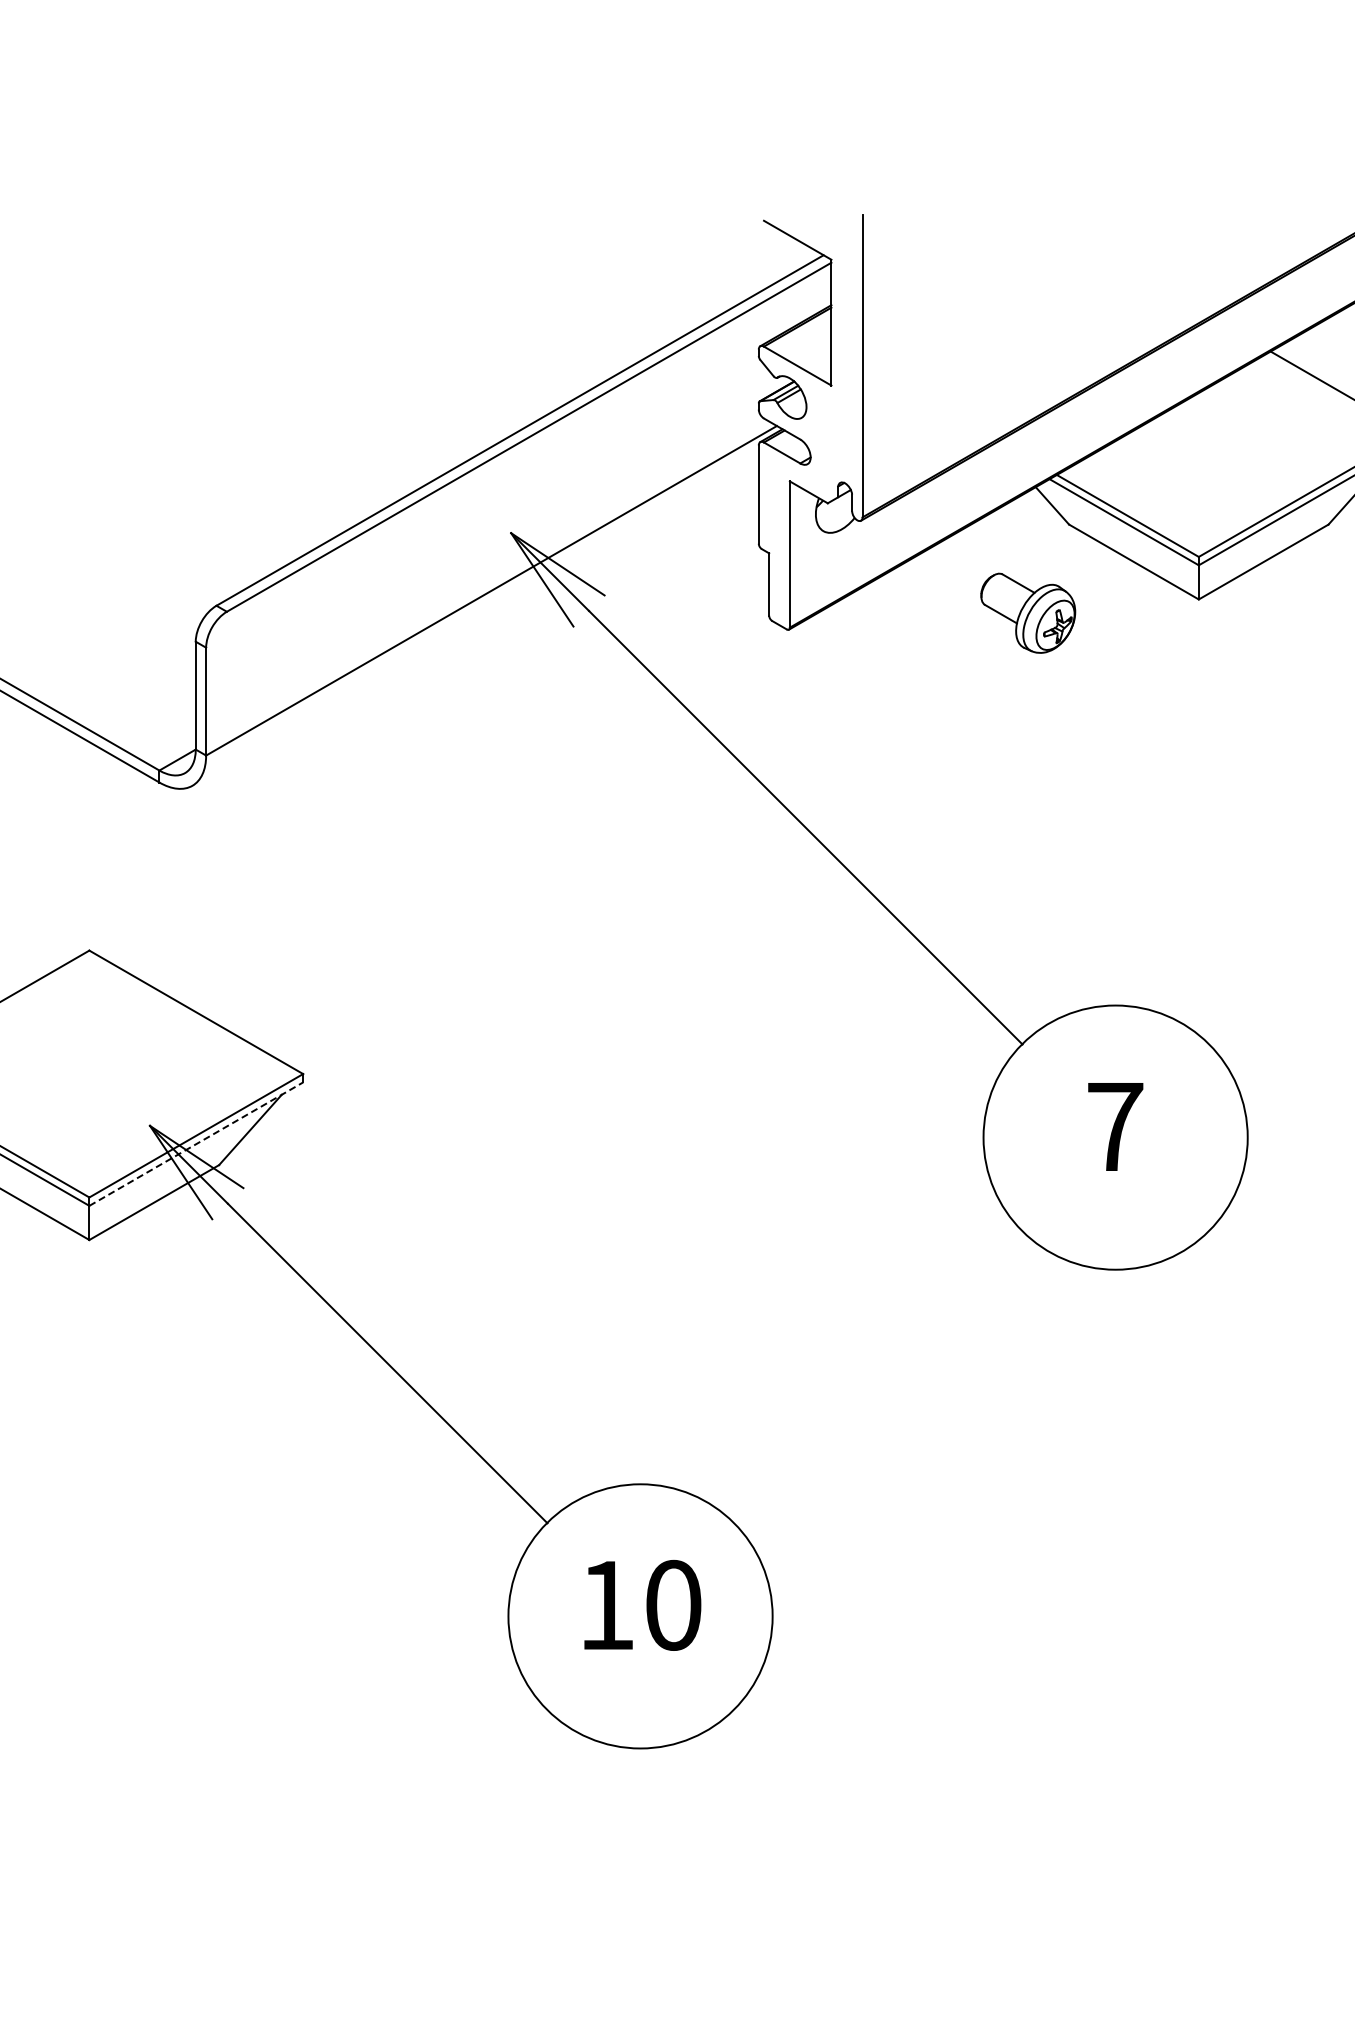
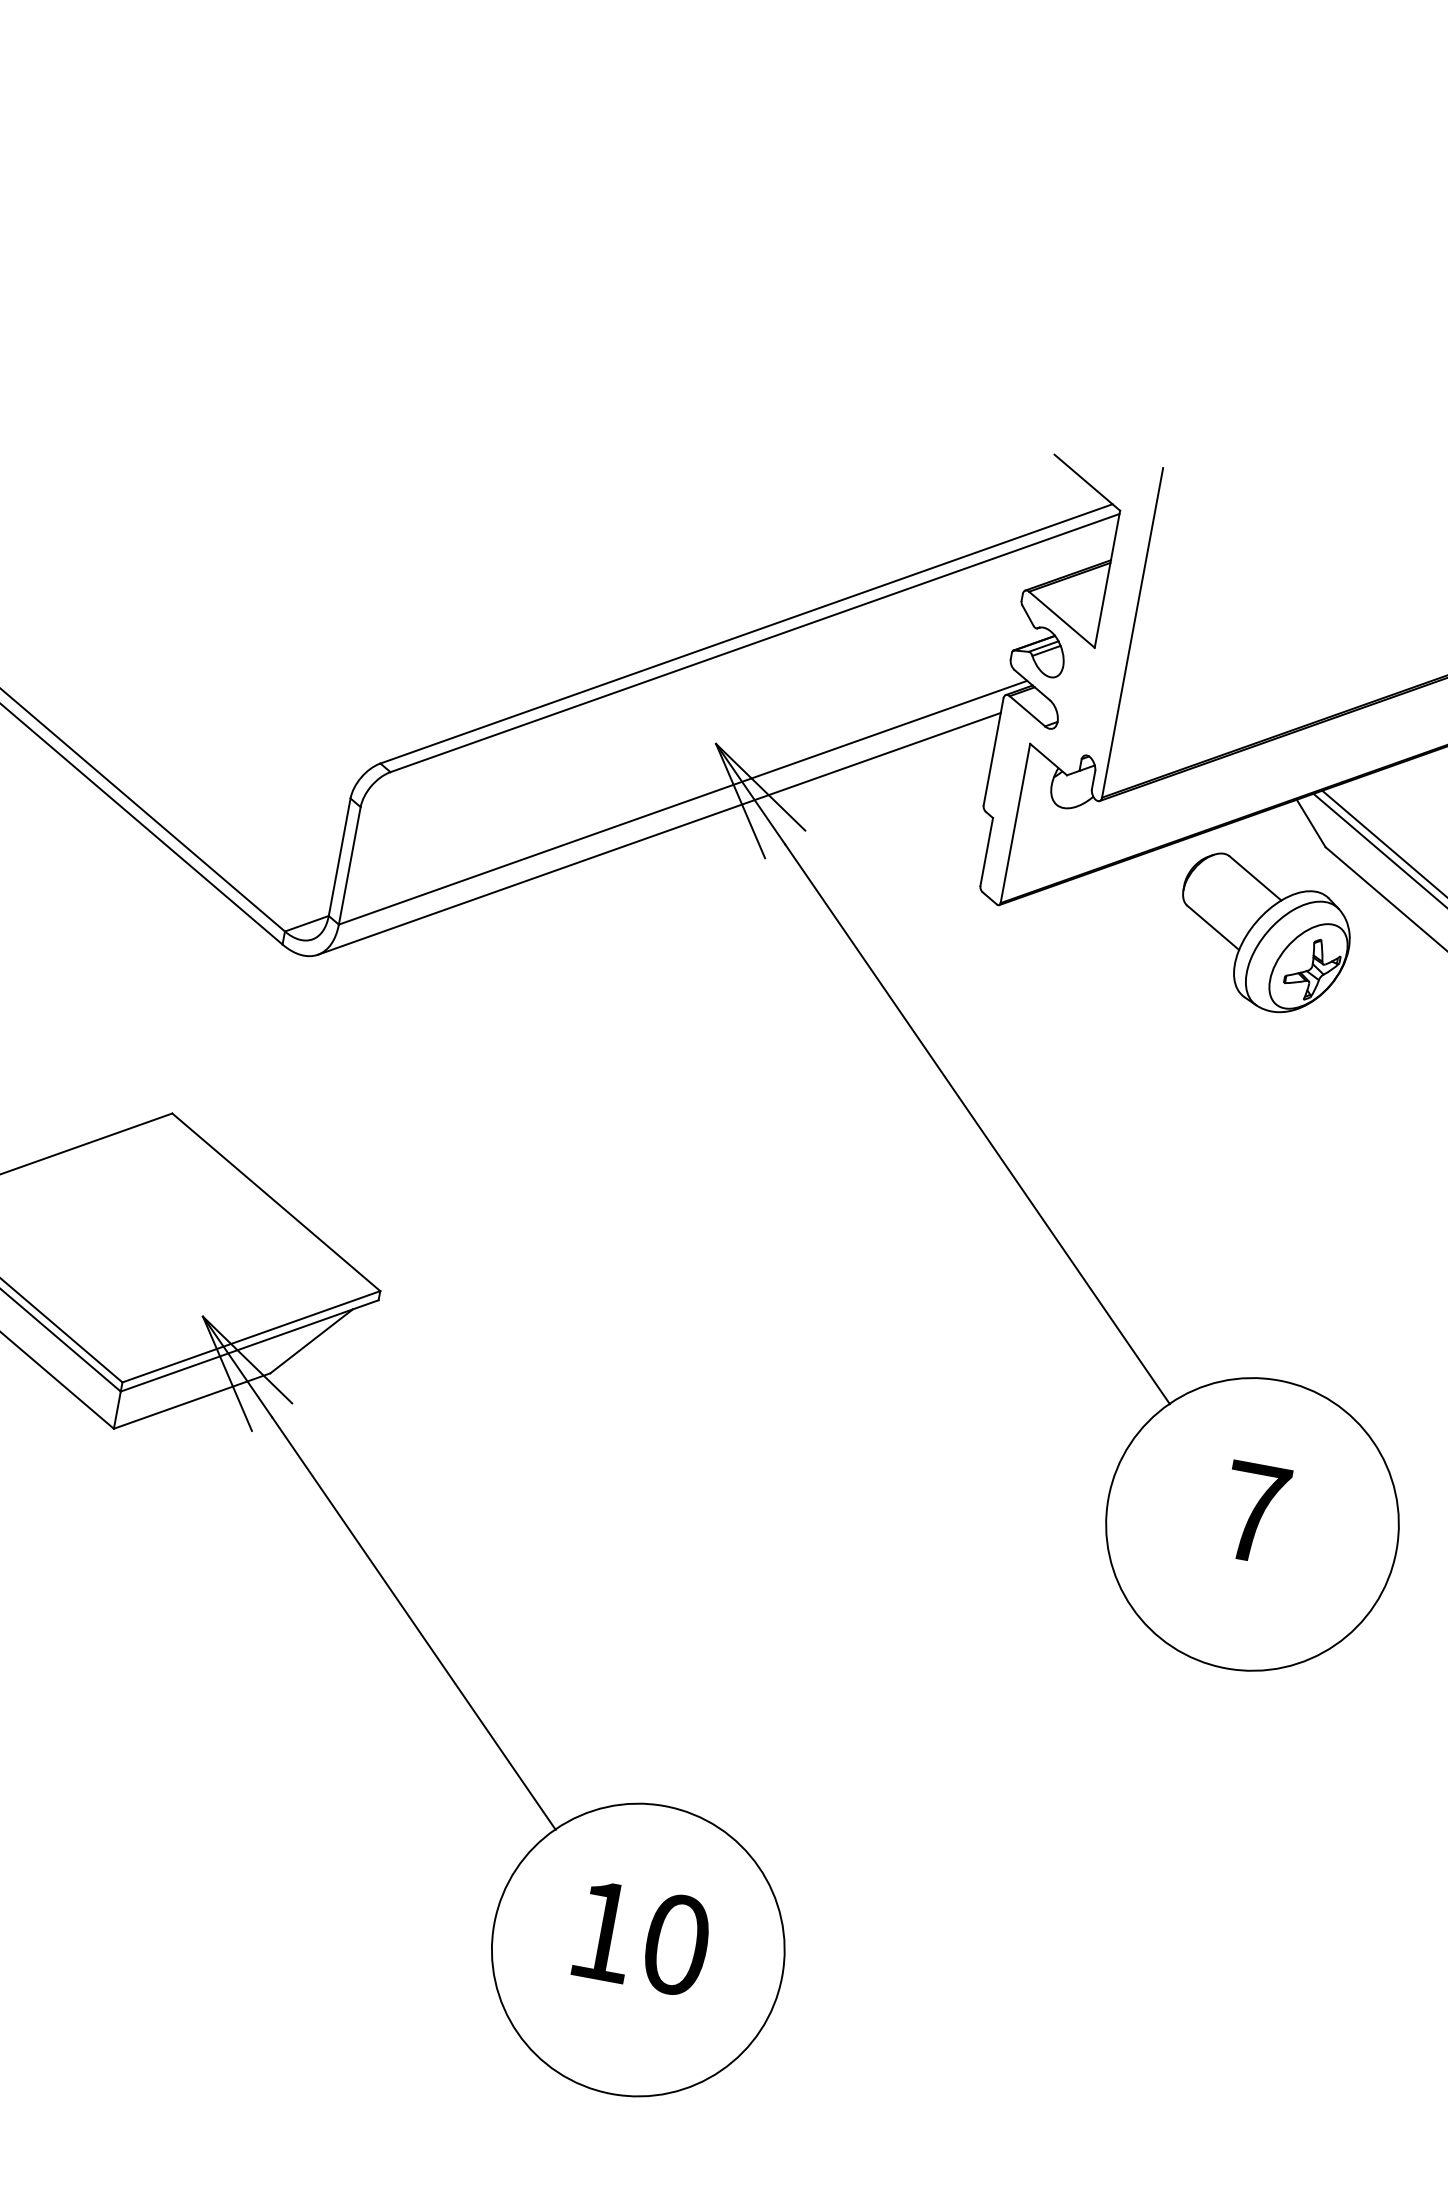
part: (1028, 613) -> (1263, 935), size x1.67
line: (475, 621) -> (659, 832), added
line: (196, 1143) -> (250, 1345), dashed -> solid

